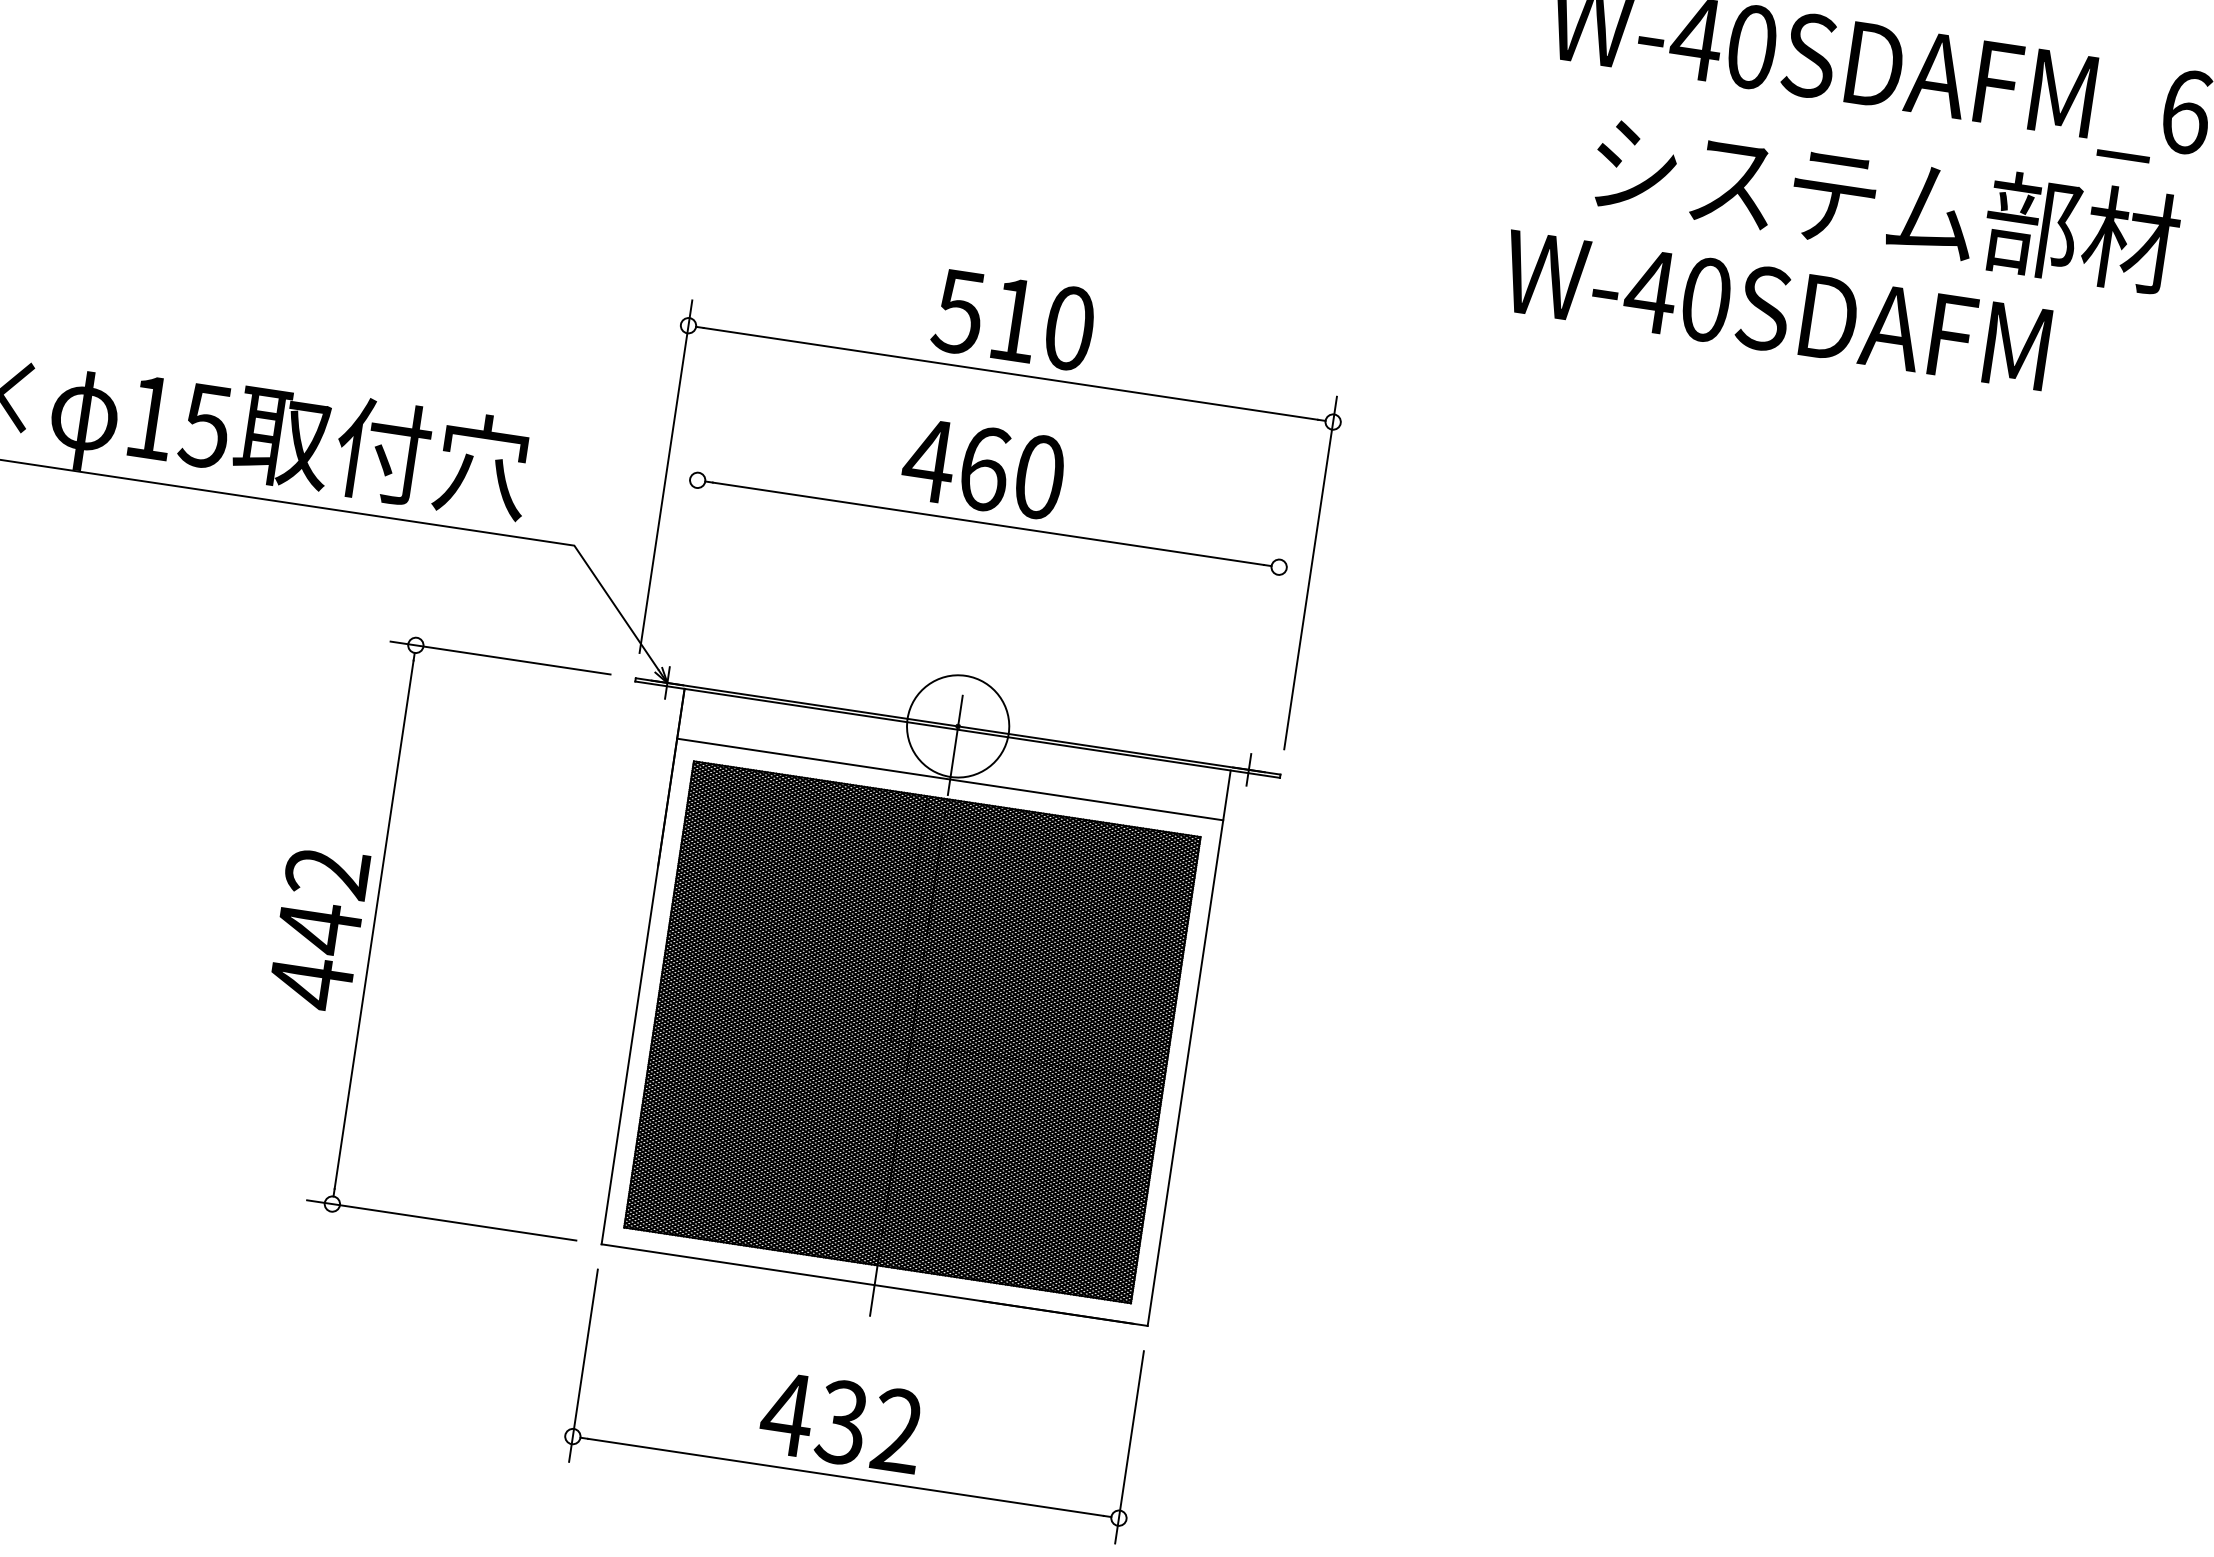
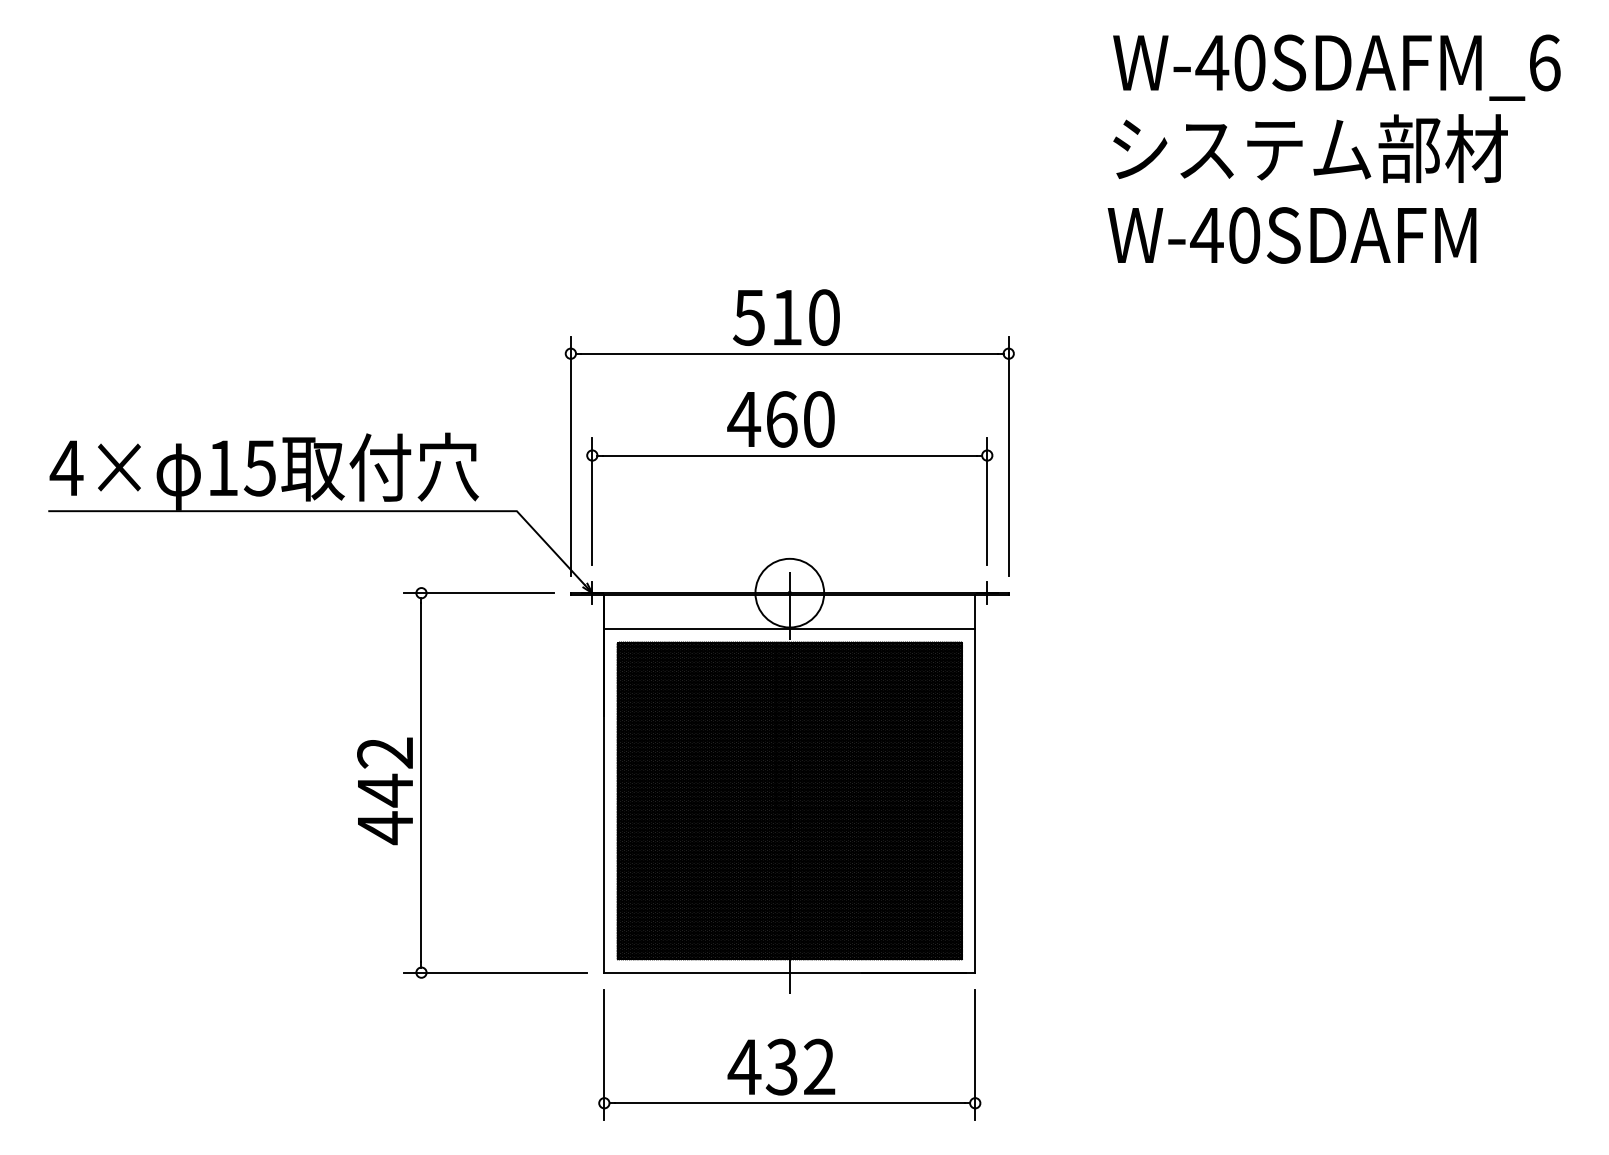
text: (1886, 203) -> (1310, 148), moved
line: (687, 548) -> (592, 501), added
line: (1269, 634) -> (987, 501), added

